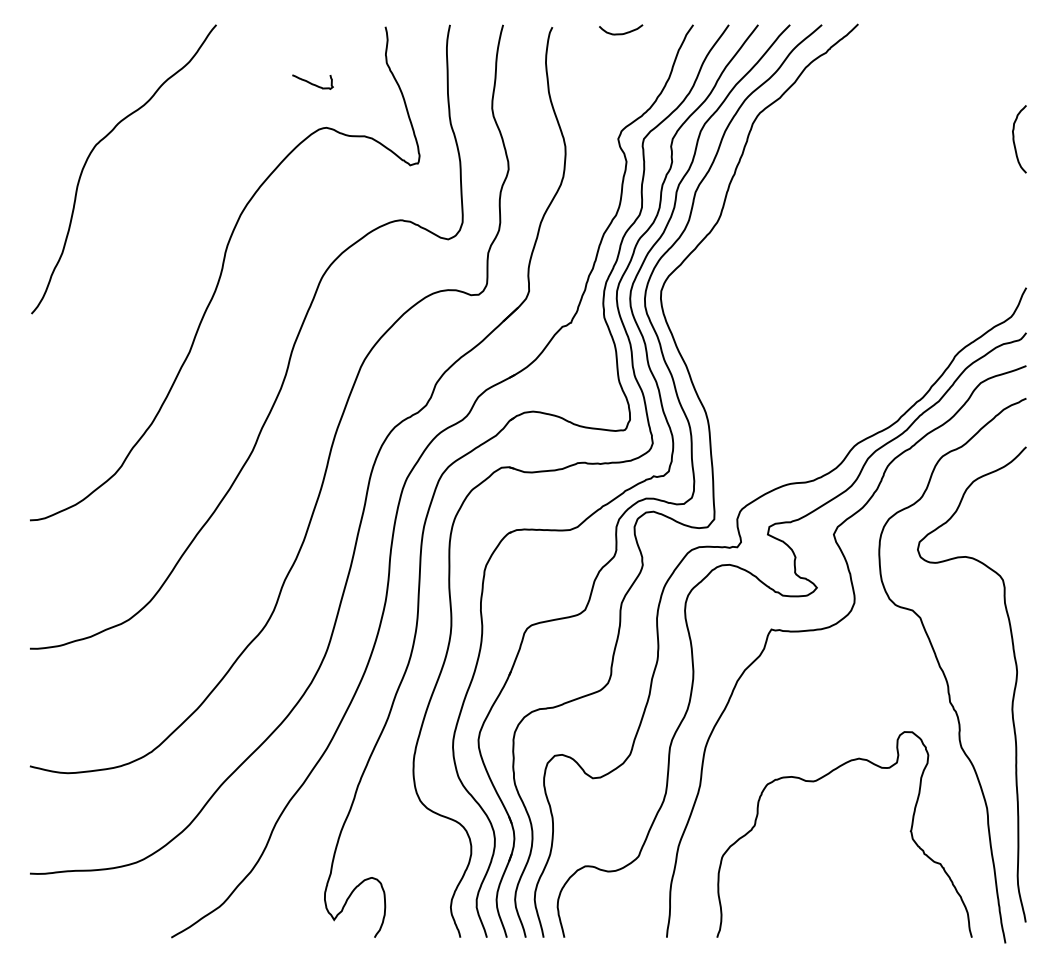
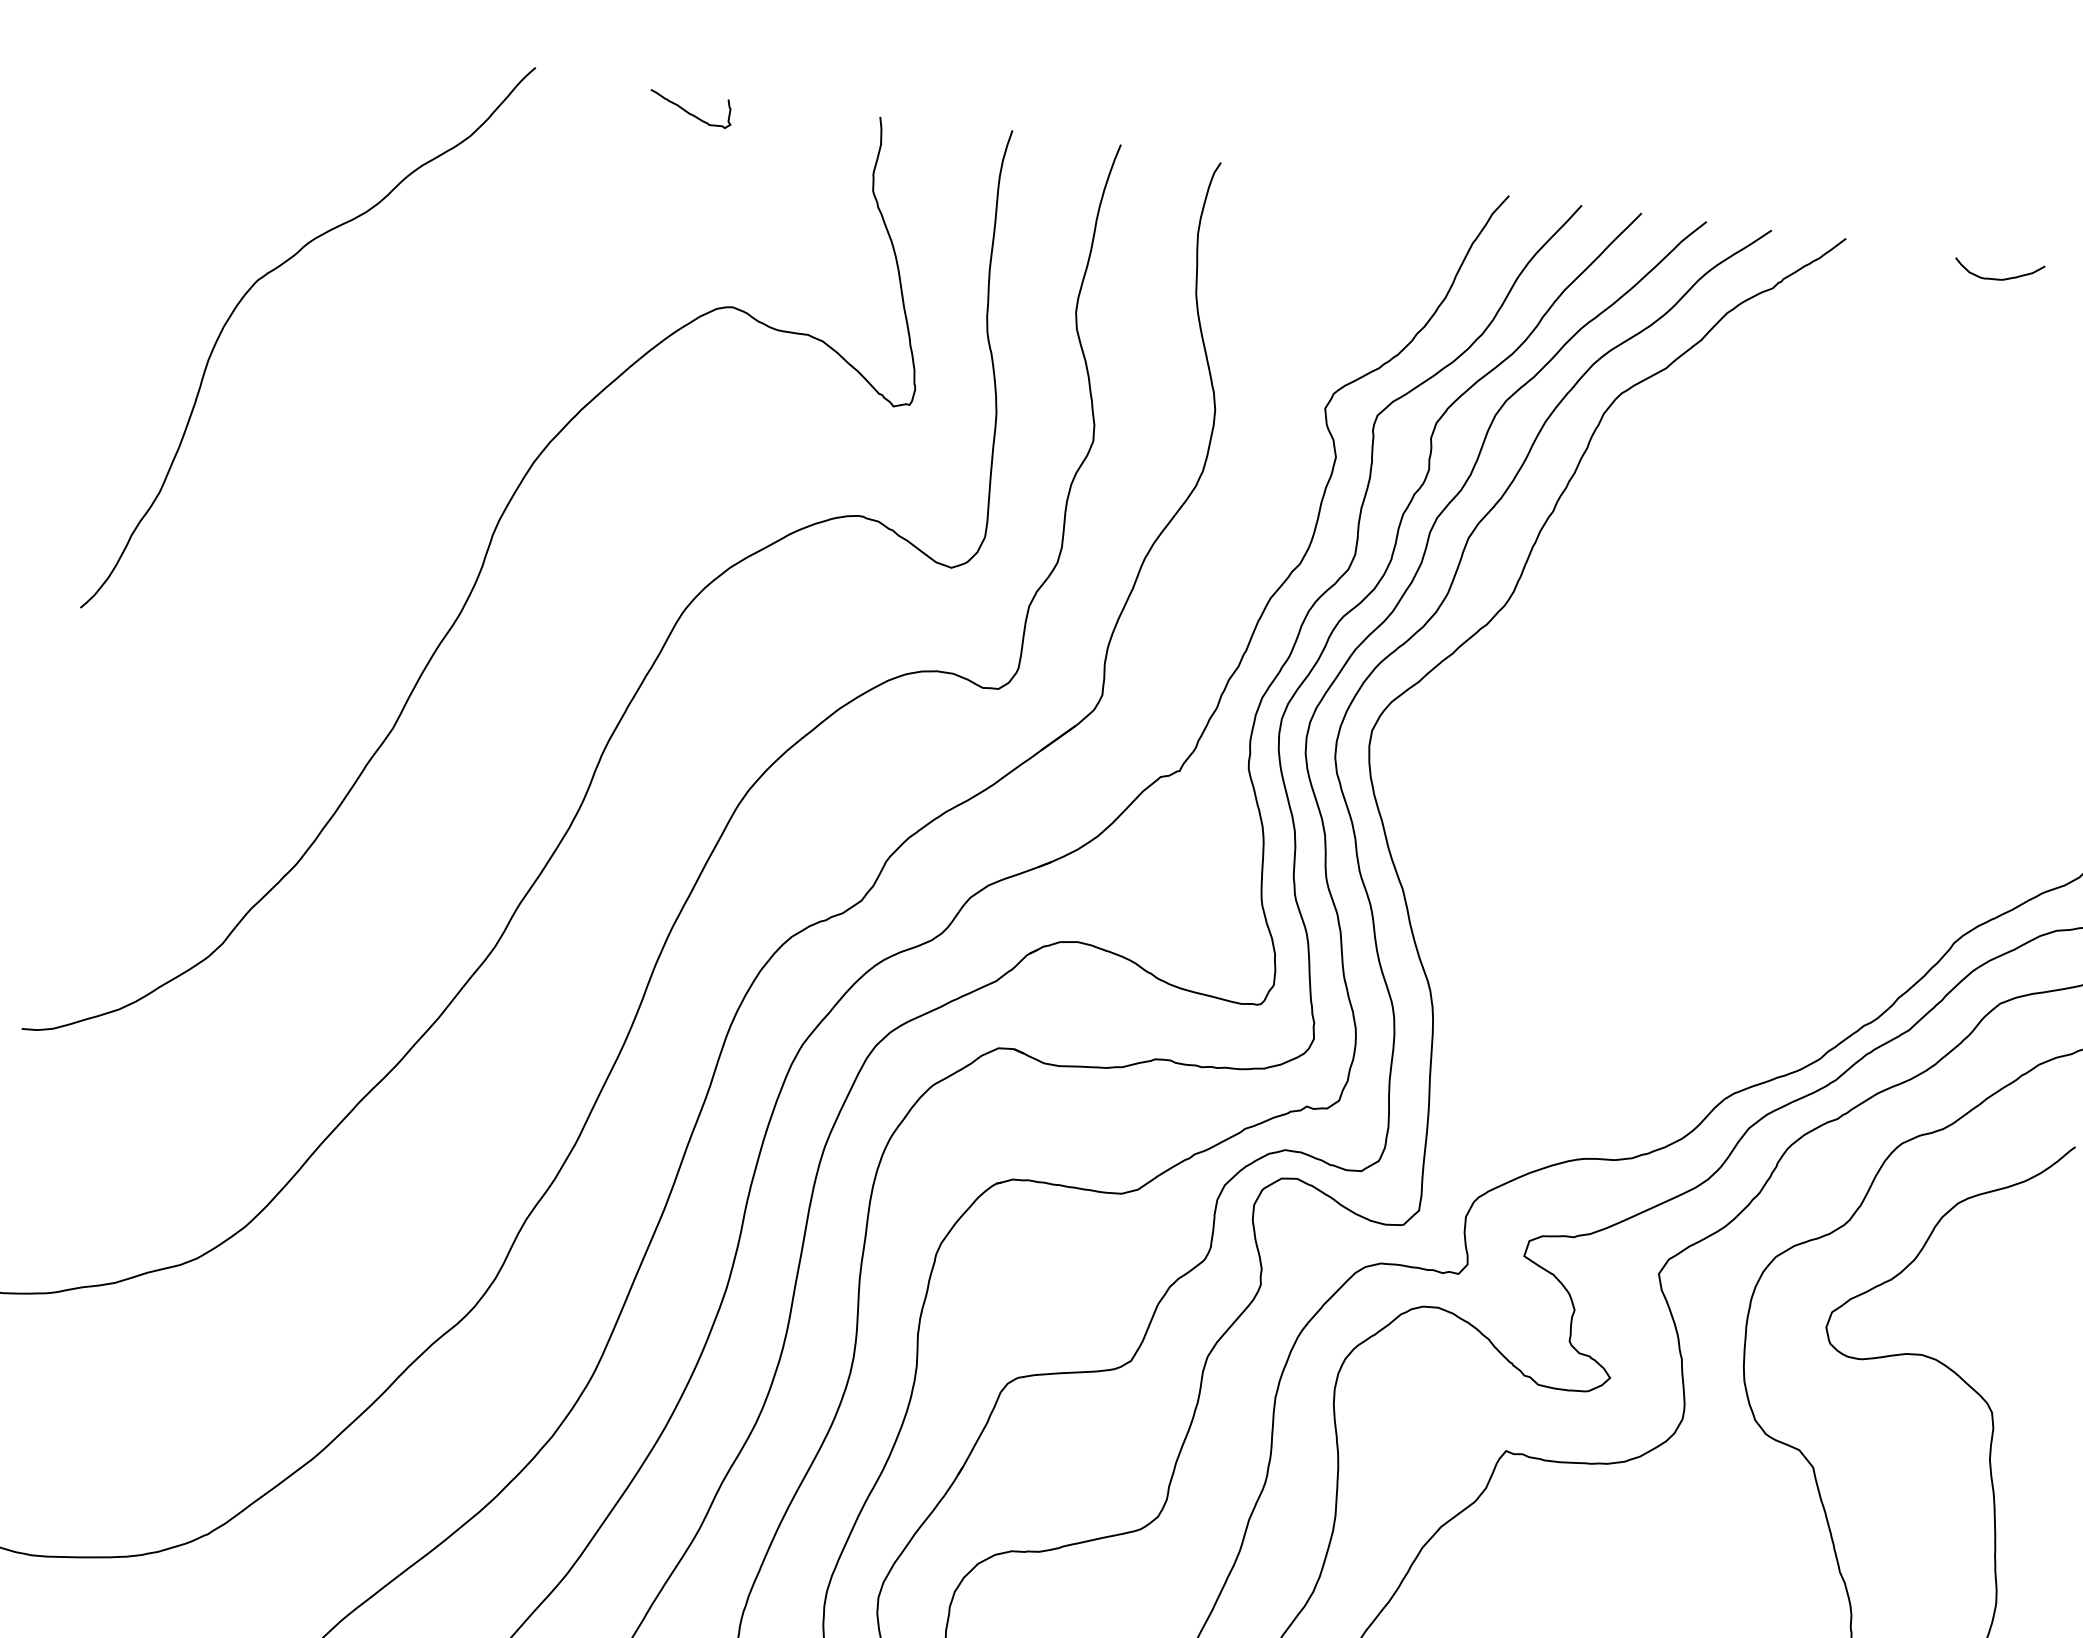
curve: (621, 33) -> (1999, 278), moved
curve: (311, 82) -> (688, 109), moved

